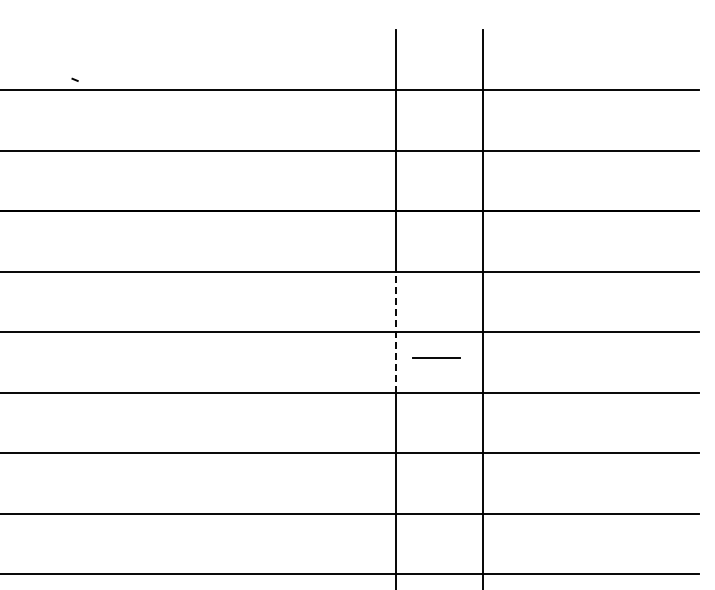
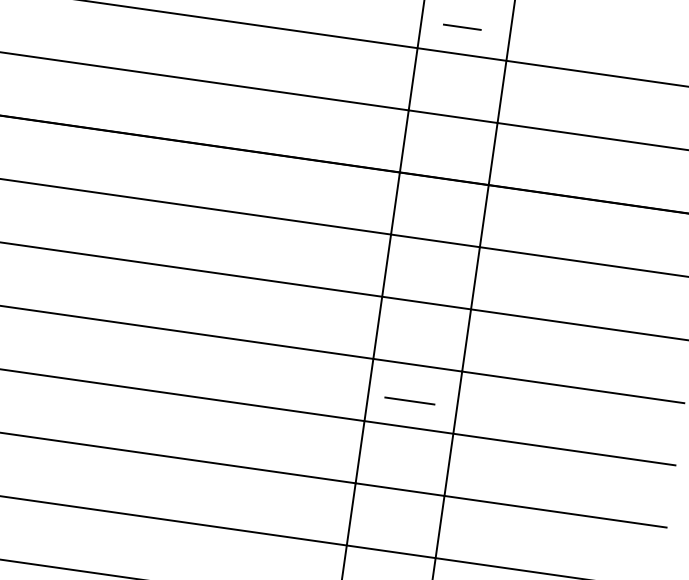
line: (435, 64) -> (461, 27), added
line: (396, 332) -> (382, 297), dashed -> solid
line: (436, 357) -> (409, 400), moved

